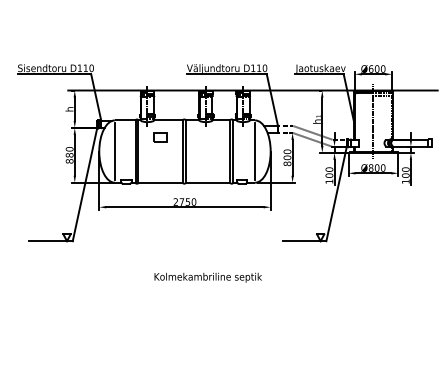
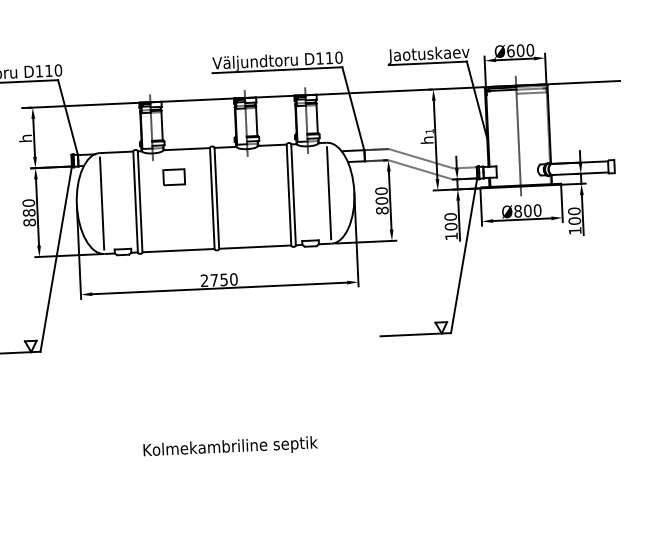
text: (207, 277) -> (229, 447), moved

